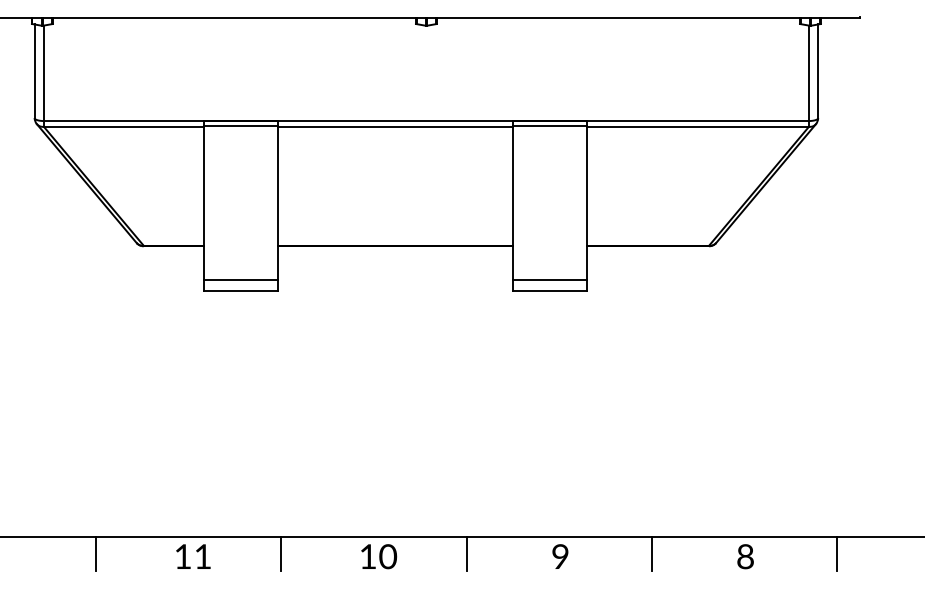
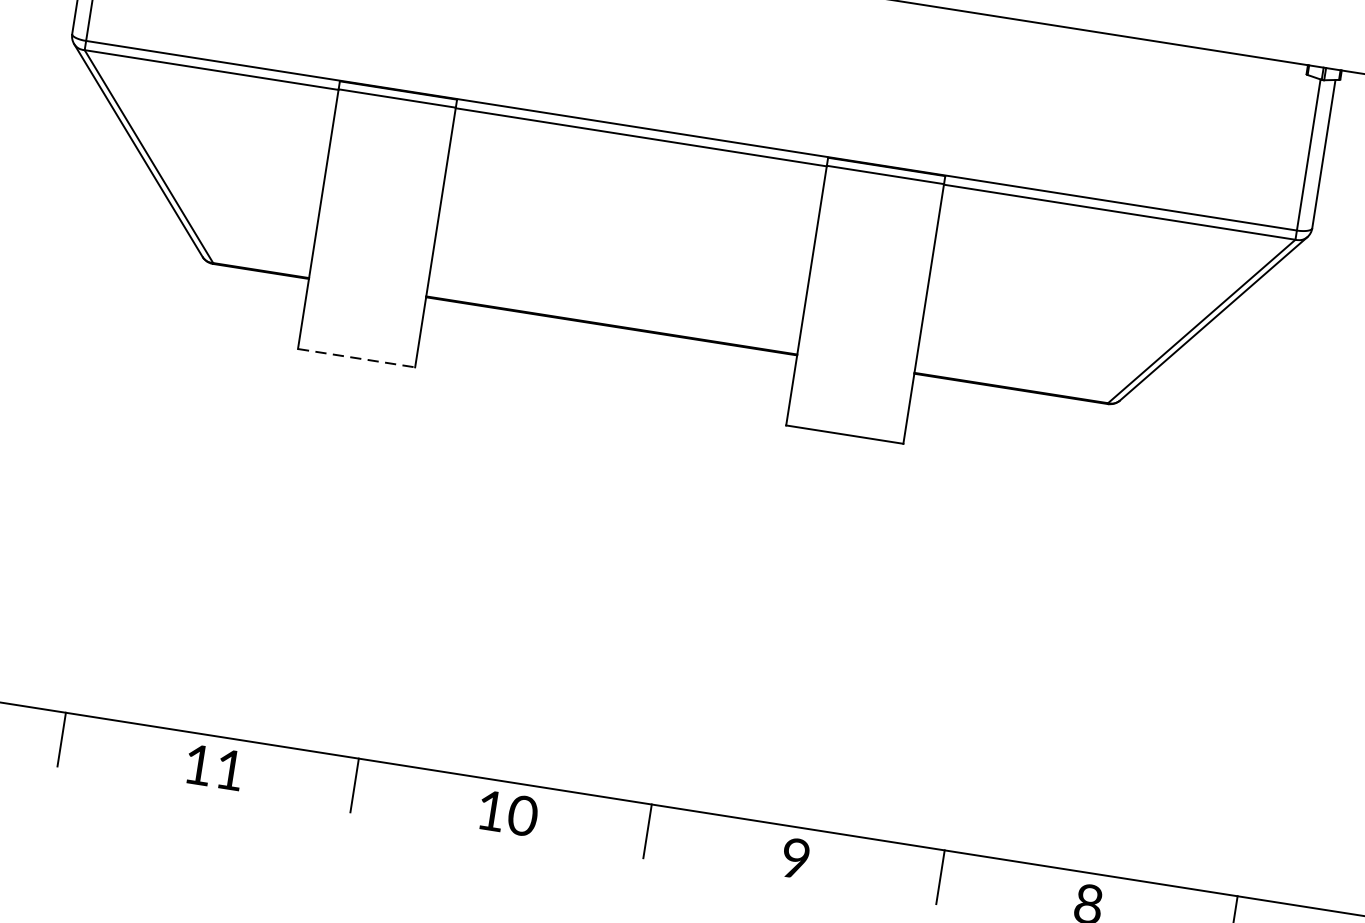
line: (241, 280) -> (359, 342), removed
line: (549, 280) -> (846, 418), removed
line: (241, 290) -> (356, 358), solid -> dashed

